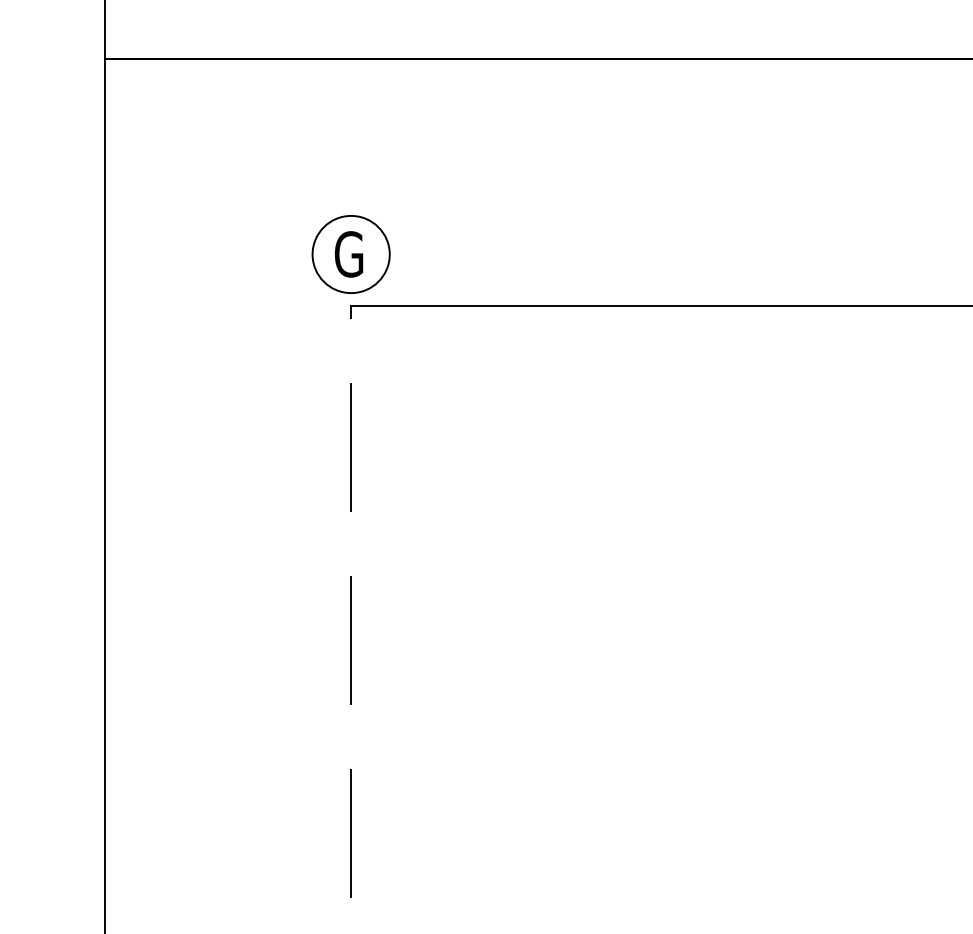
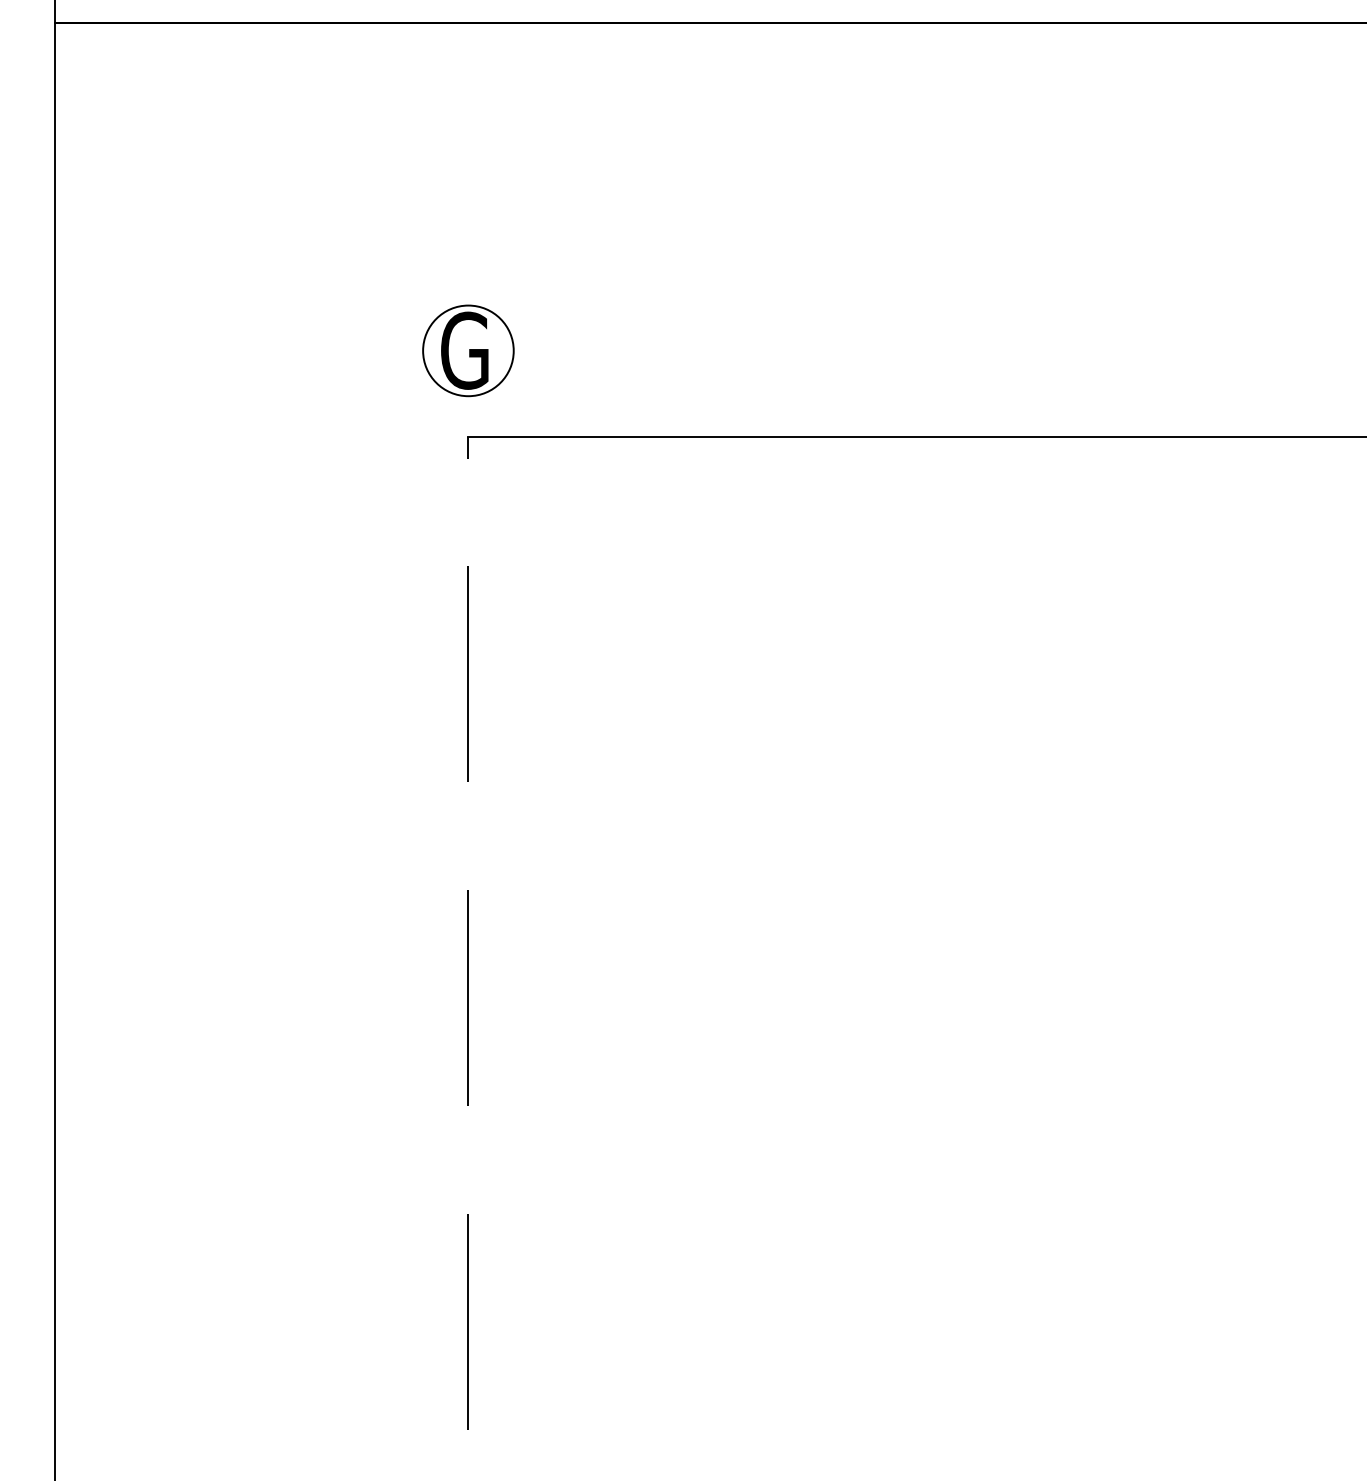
circle: (350, 254) -> (467, 350), size x0.7

